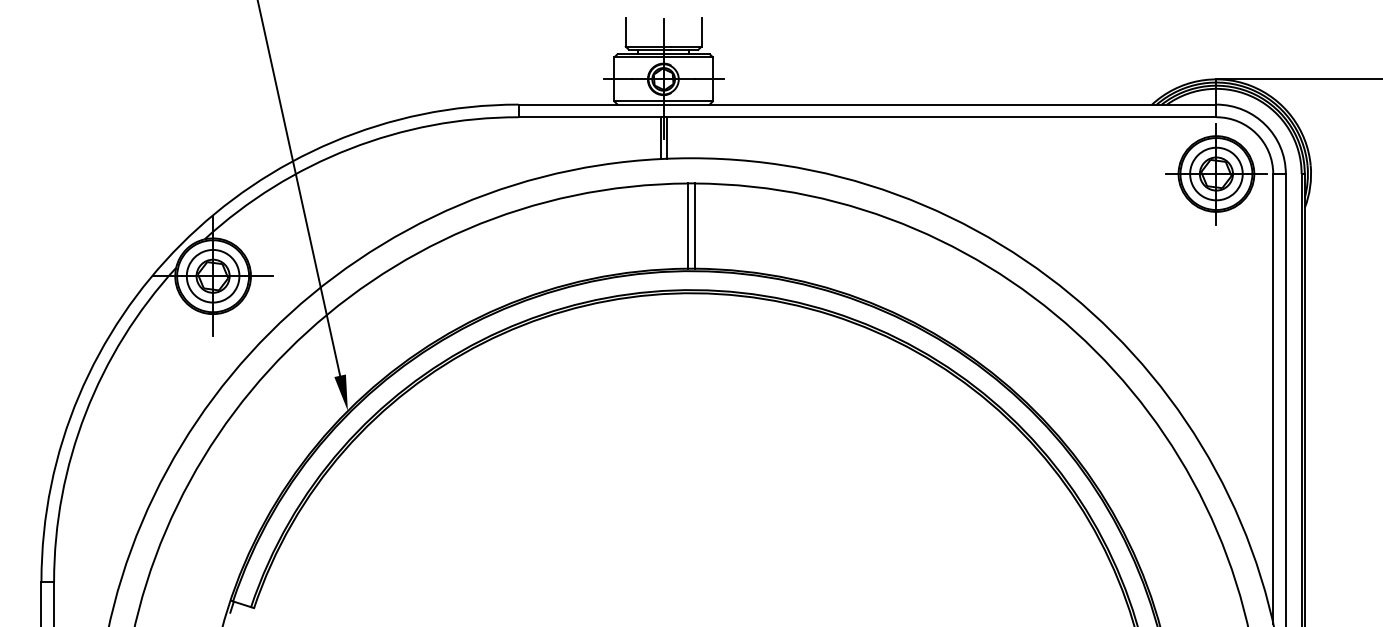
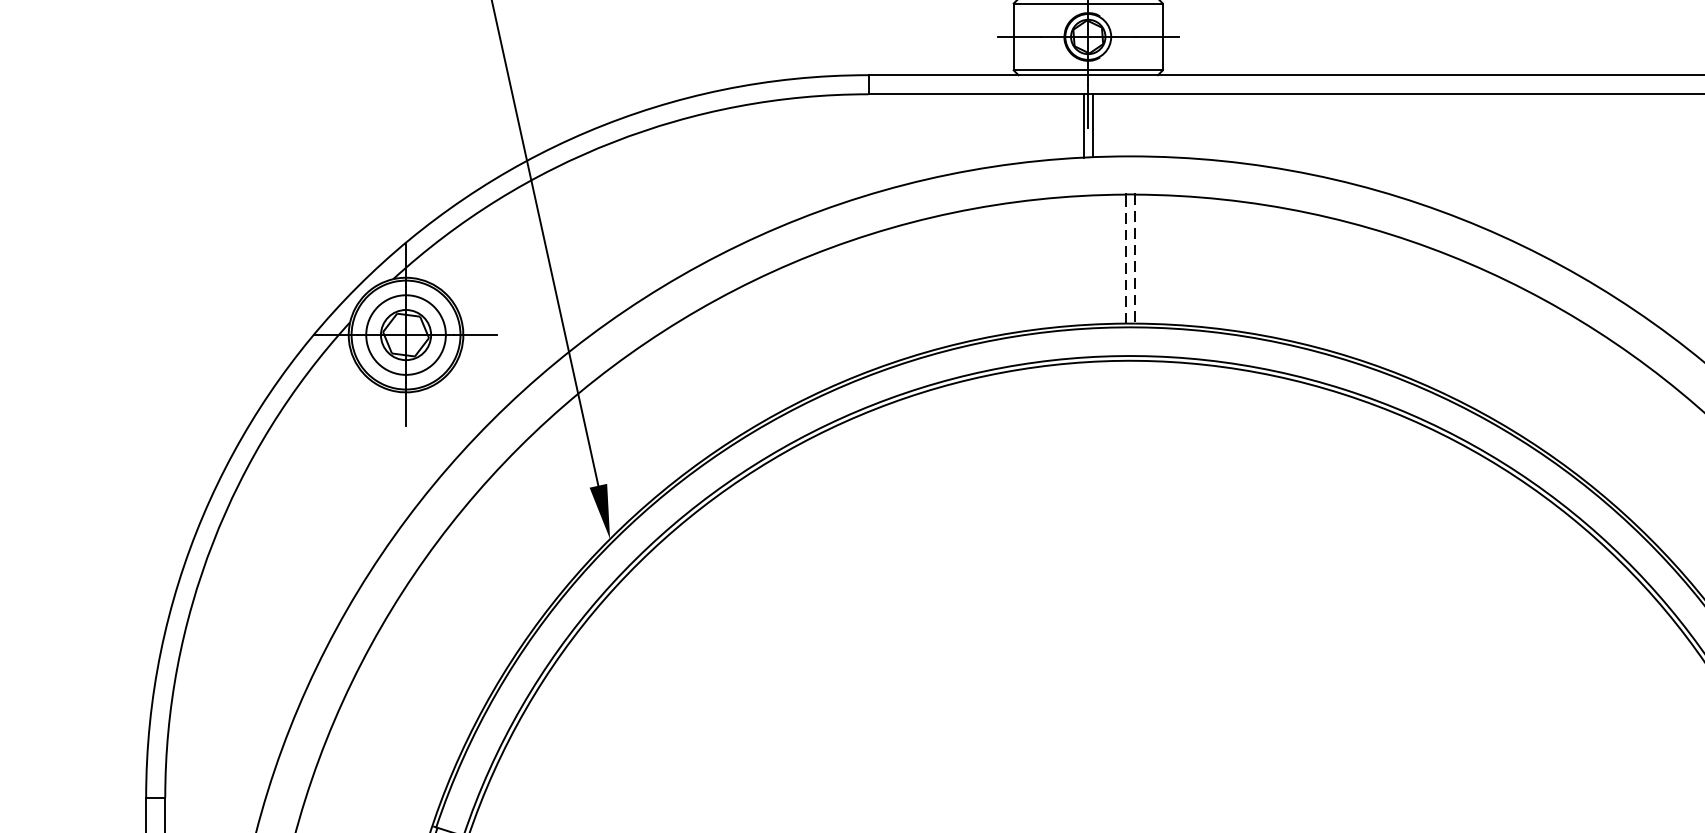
line: (688, 226) -> (1125, 259), solid -> dashed
line: (694, 226) -> (1134, 259), solid -> dashed

